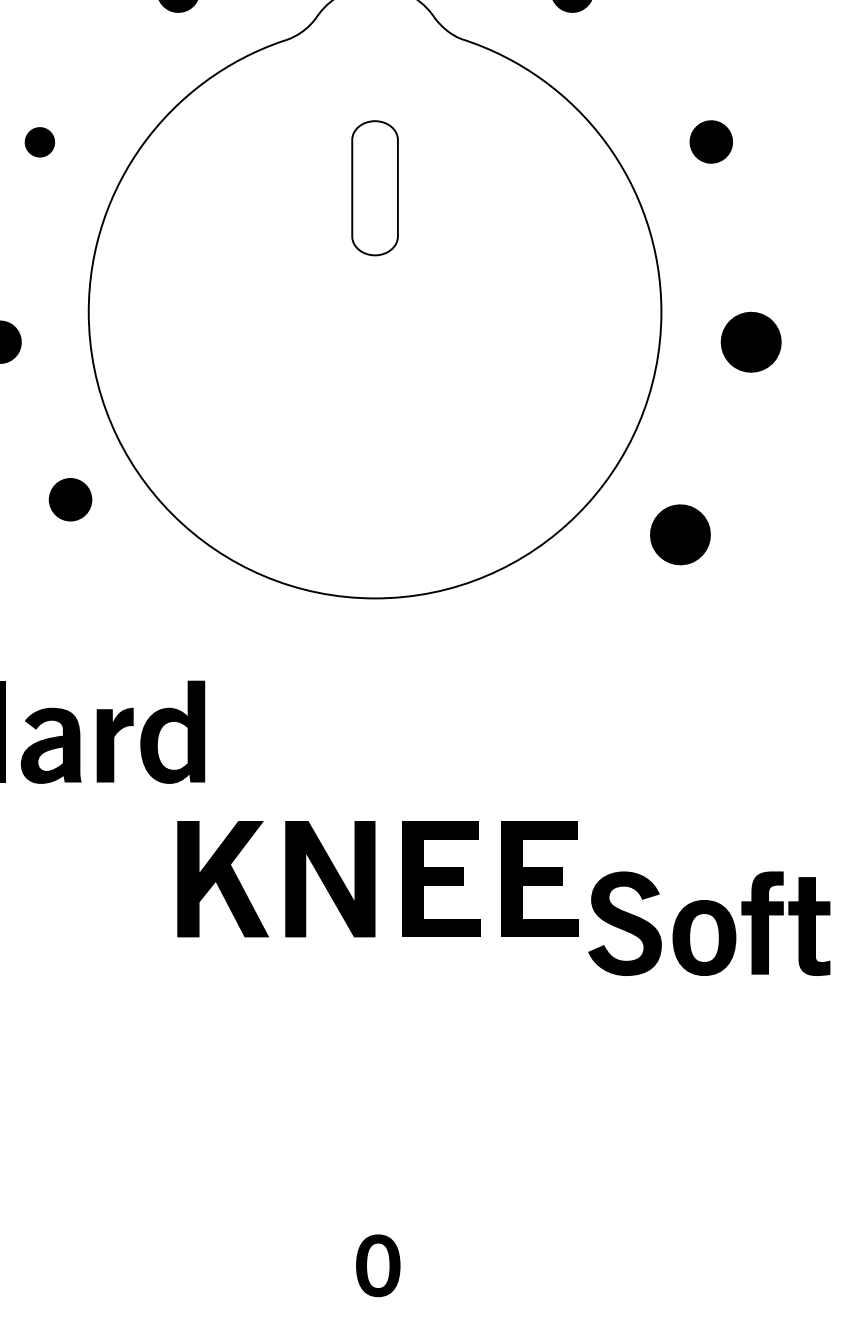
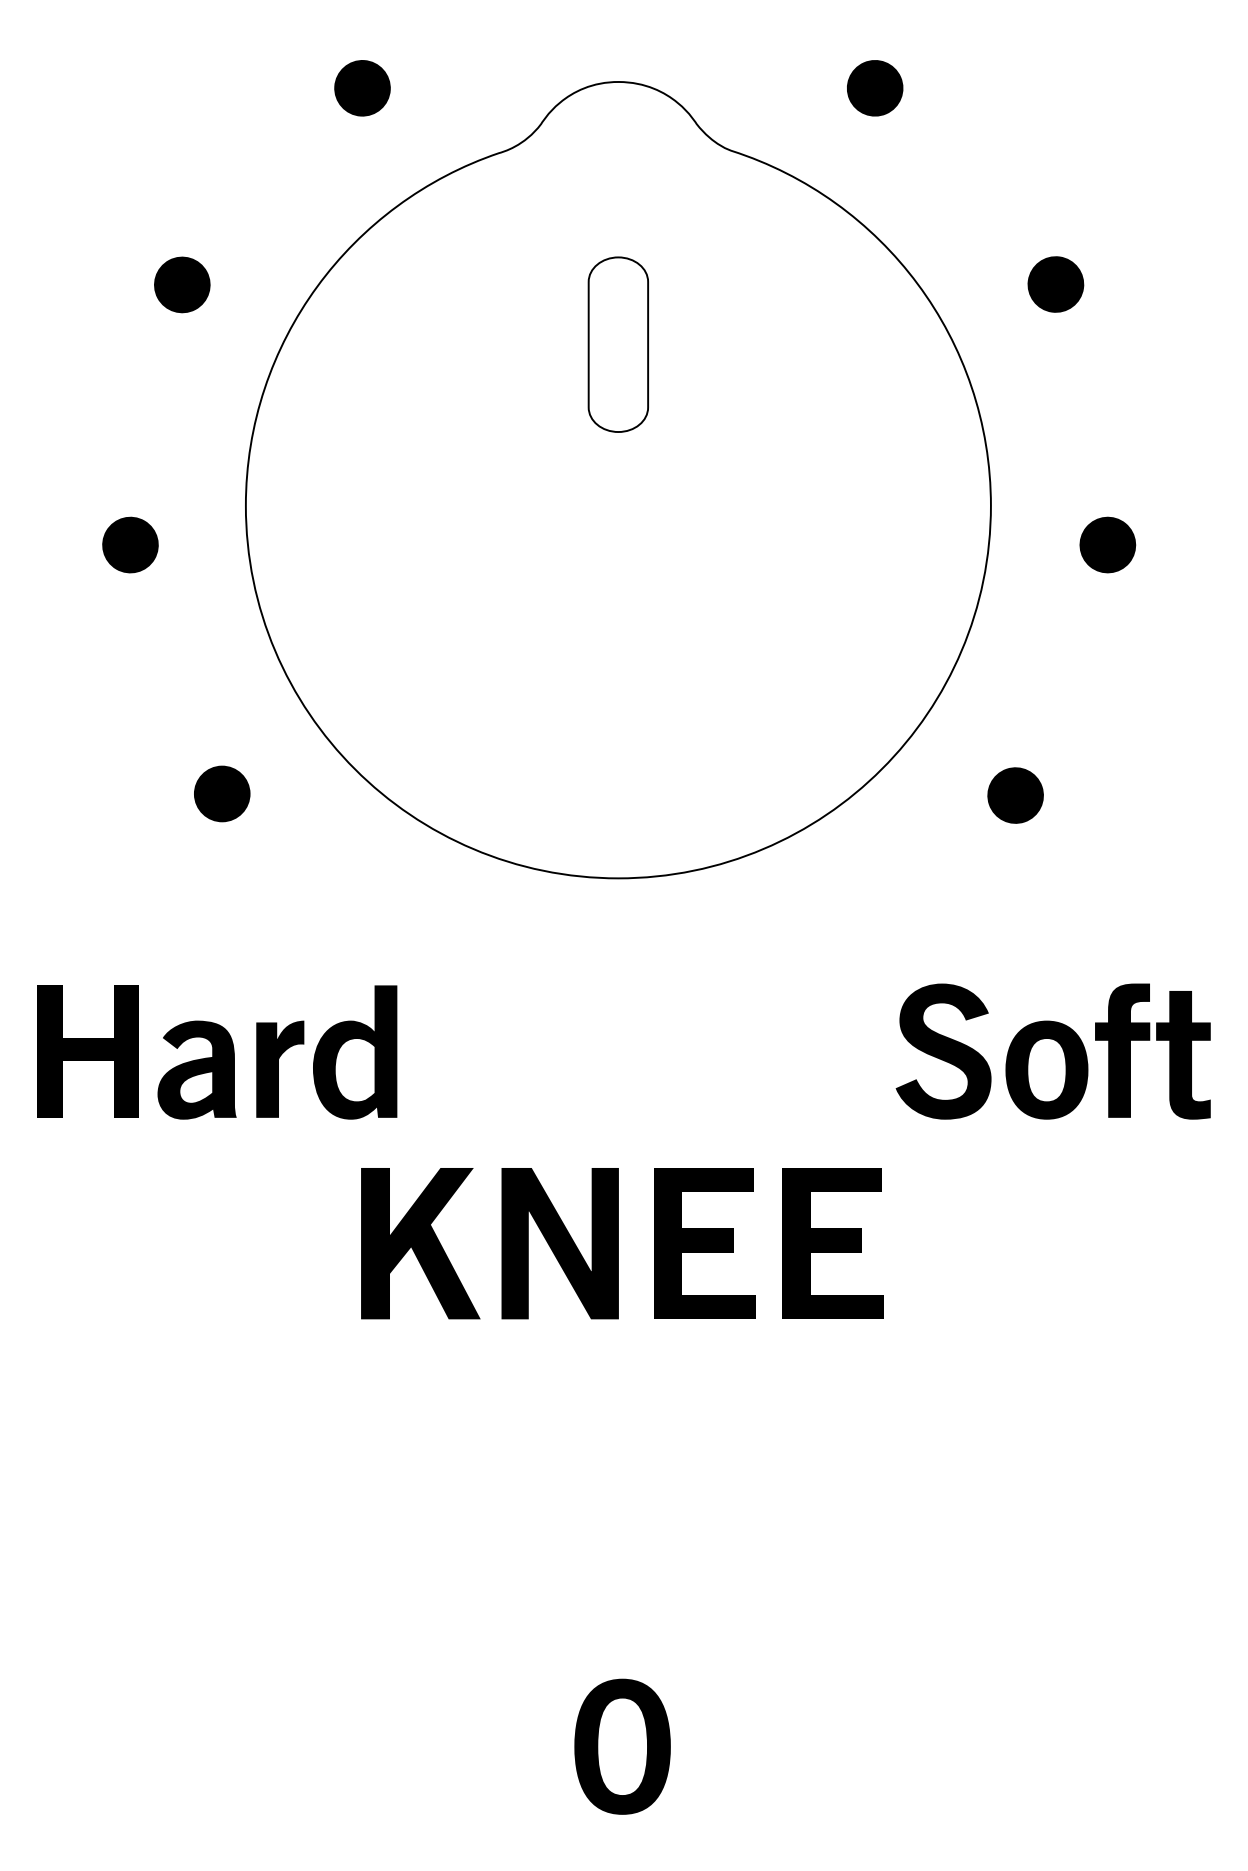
part: (40, 141) -> (182, 284), size x1.43
part: (750, 341) -> (1107, 544), size x0.71
part: (70, 499) -> (222, 793), moved
part: (680, 534) -> (1015, 795), size x0.71
part: (708, 923) -> (1052, 1051), moved
part: (378, 1265) -> (622, 1746), size x1.67

